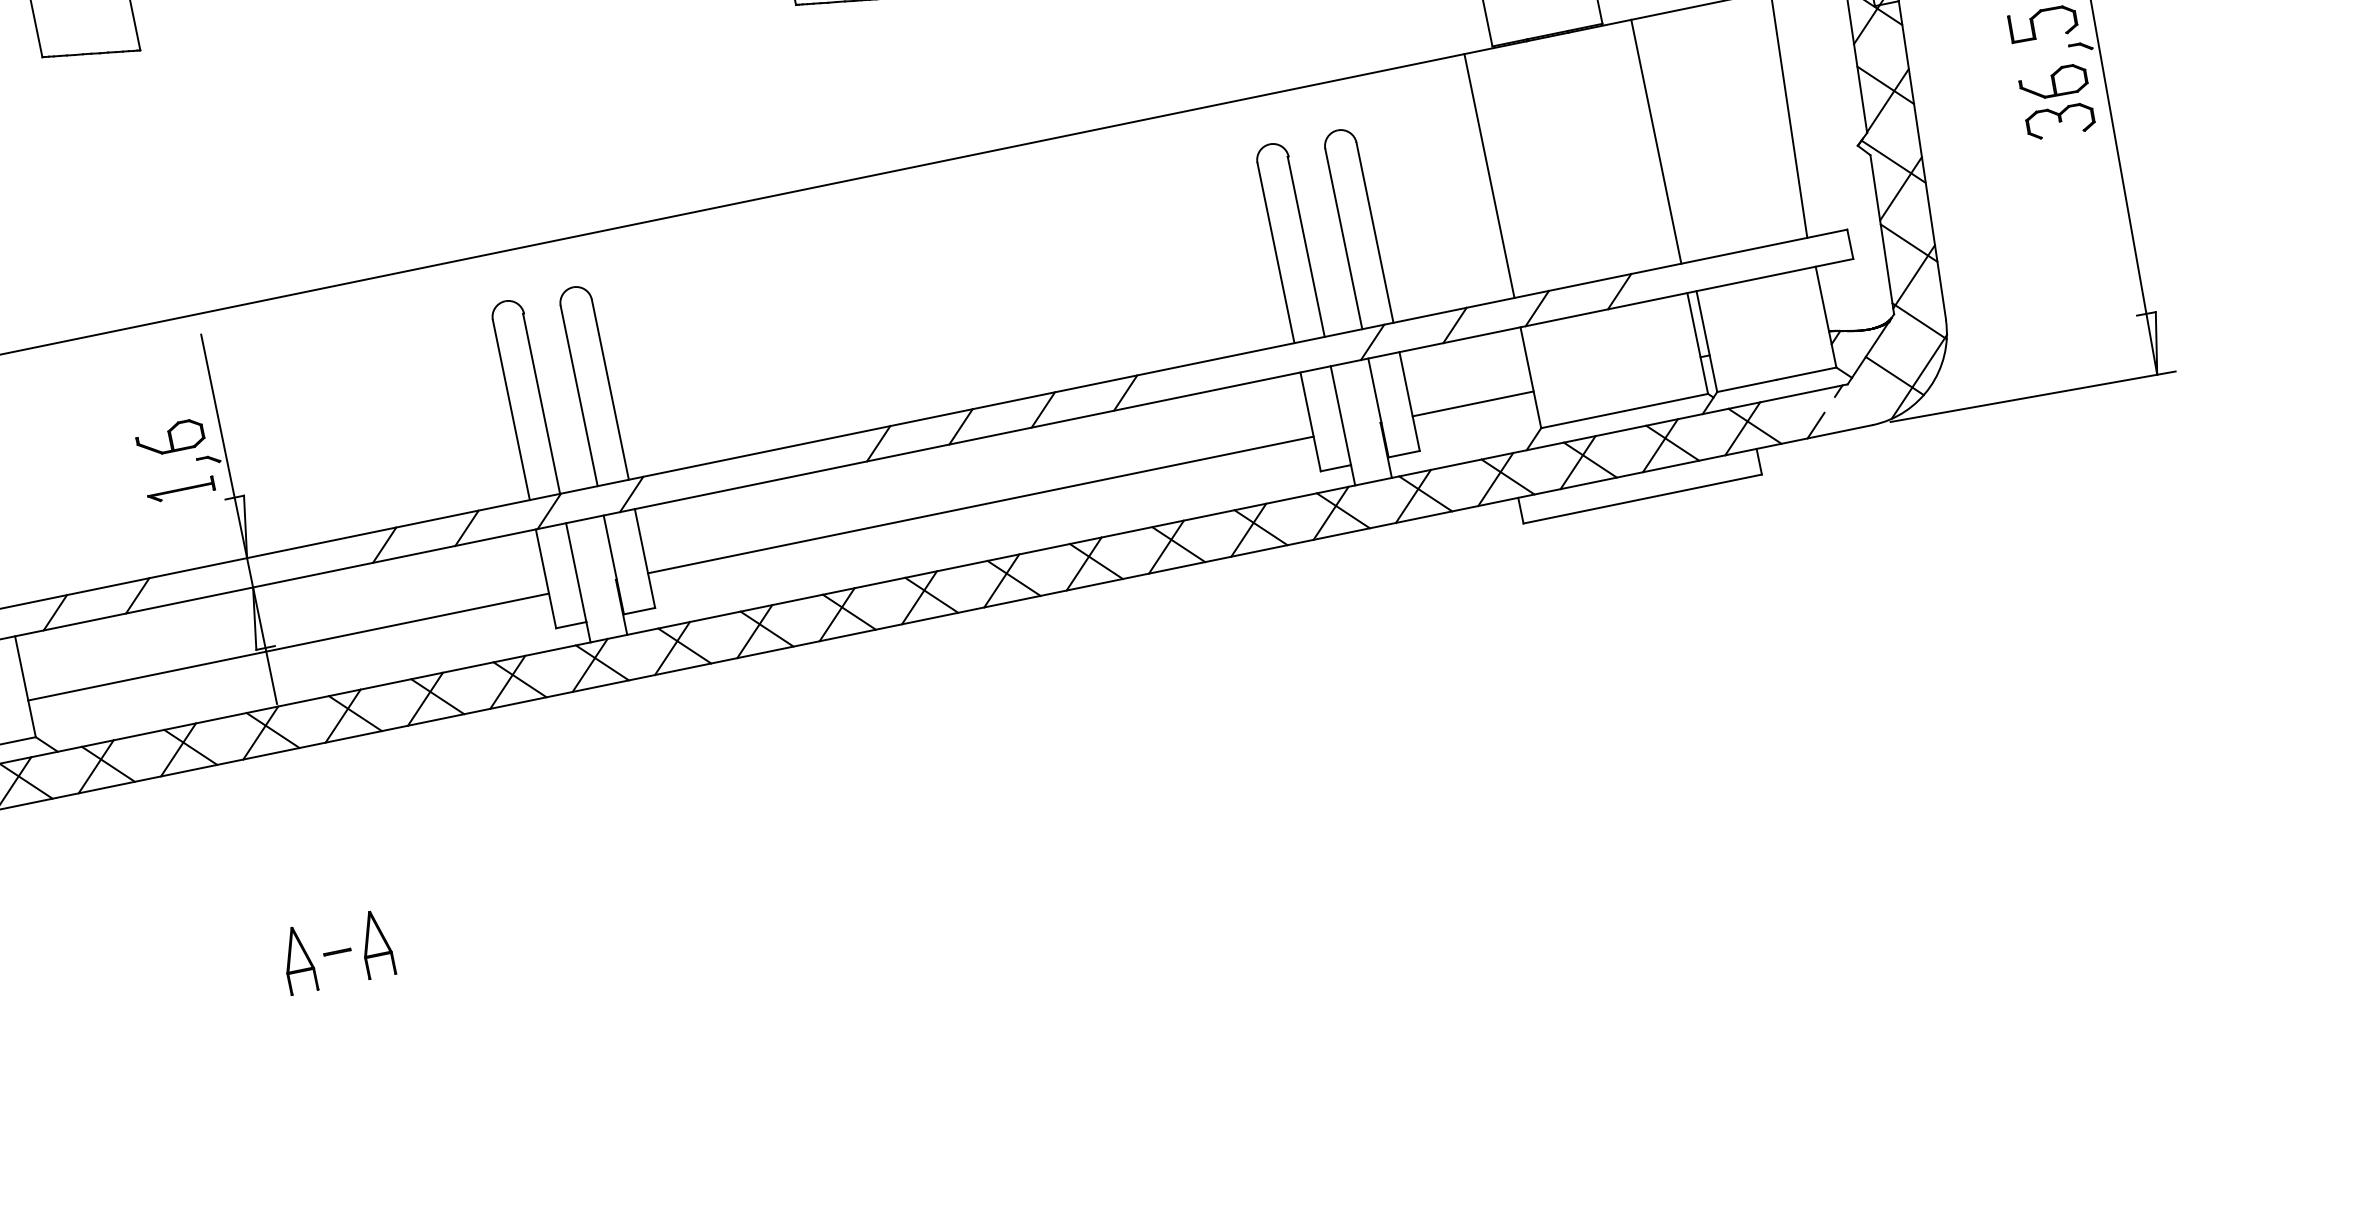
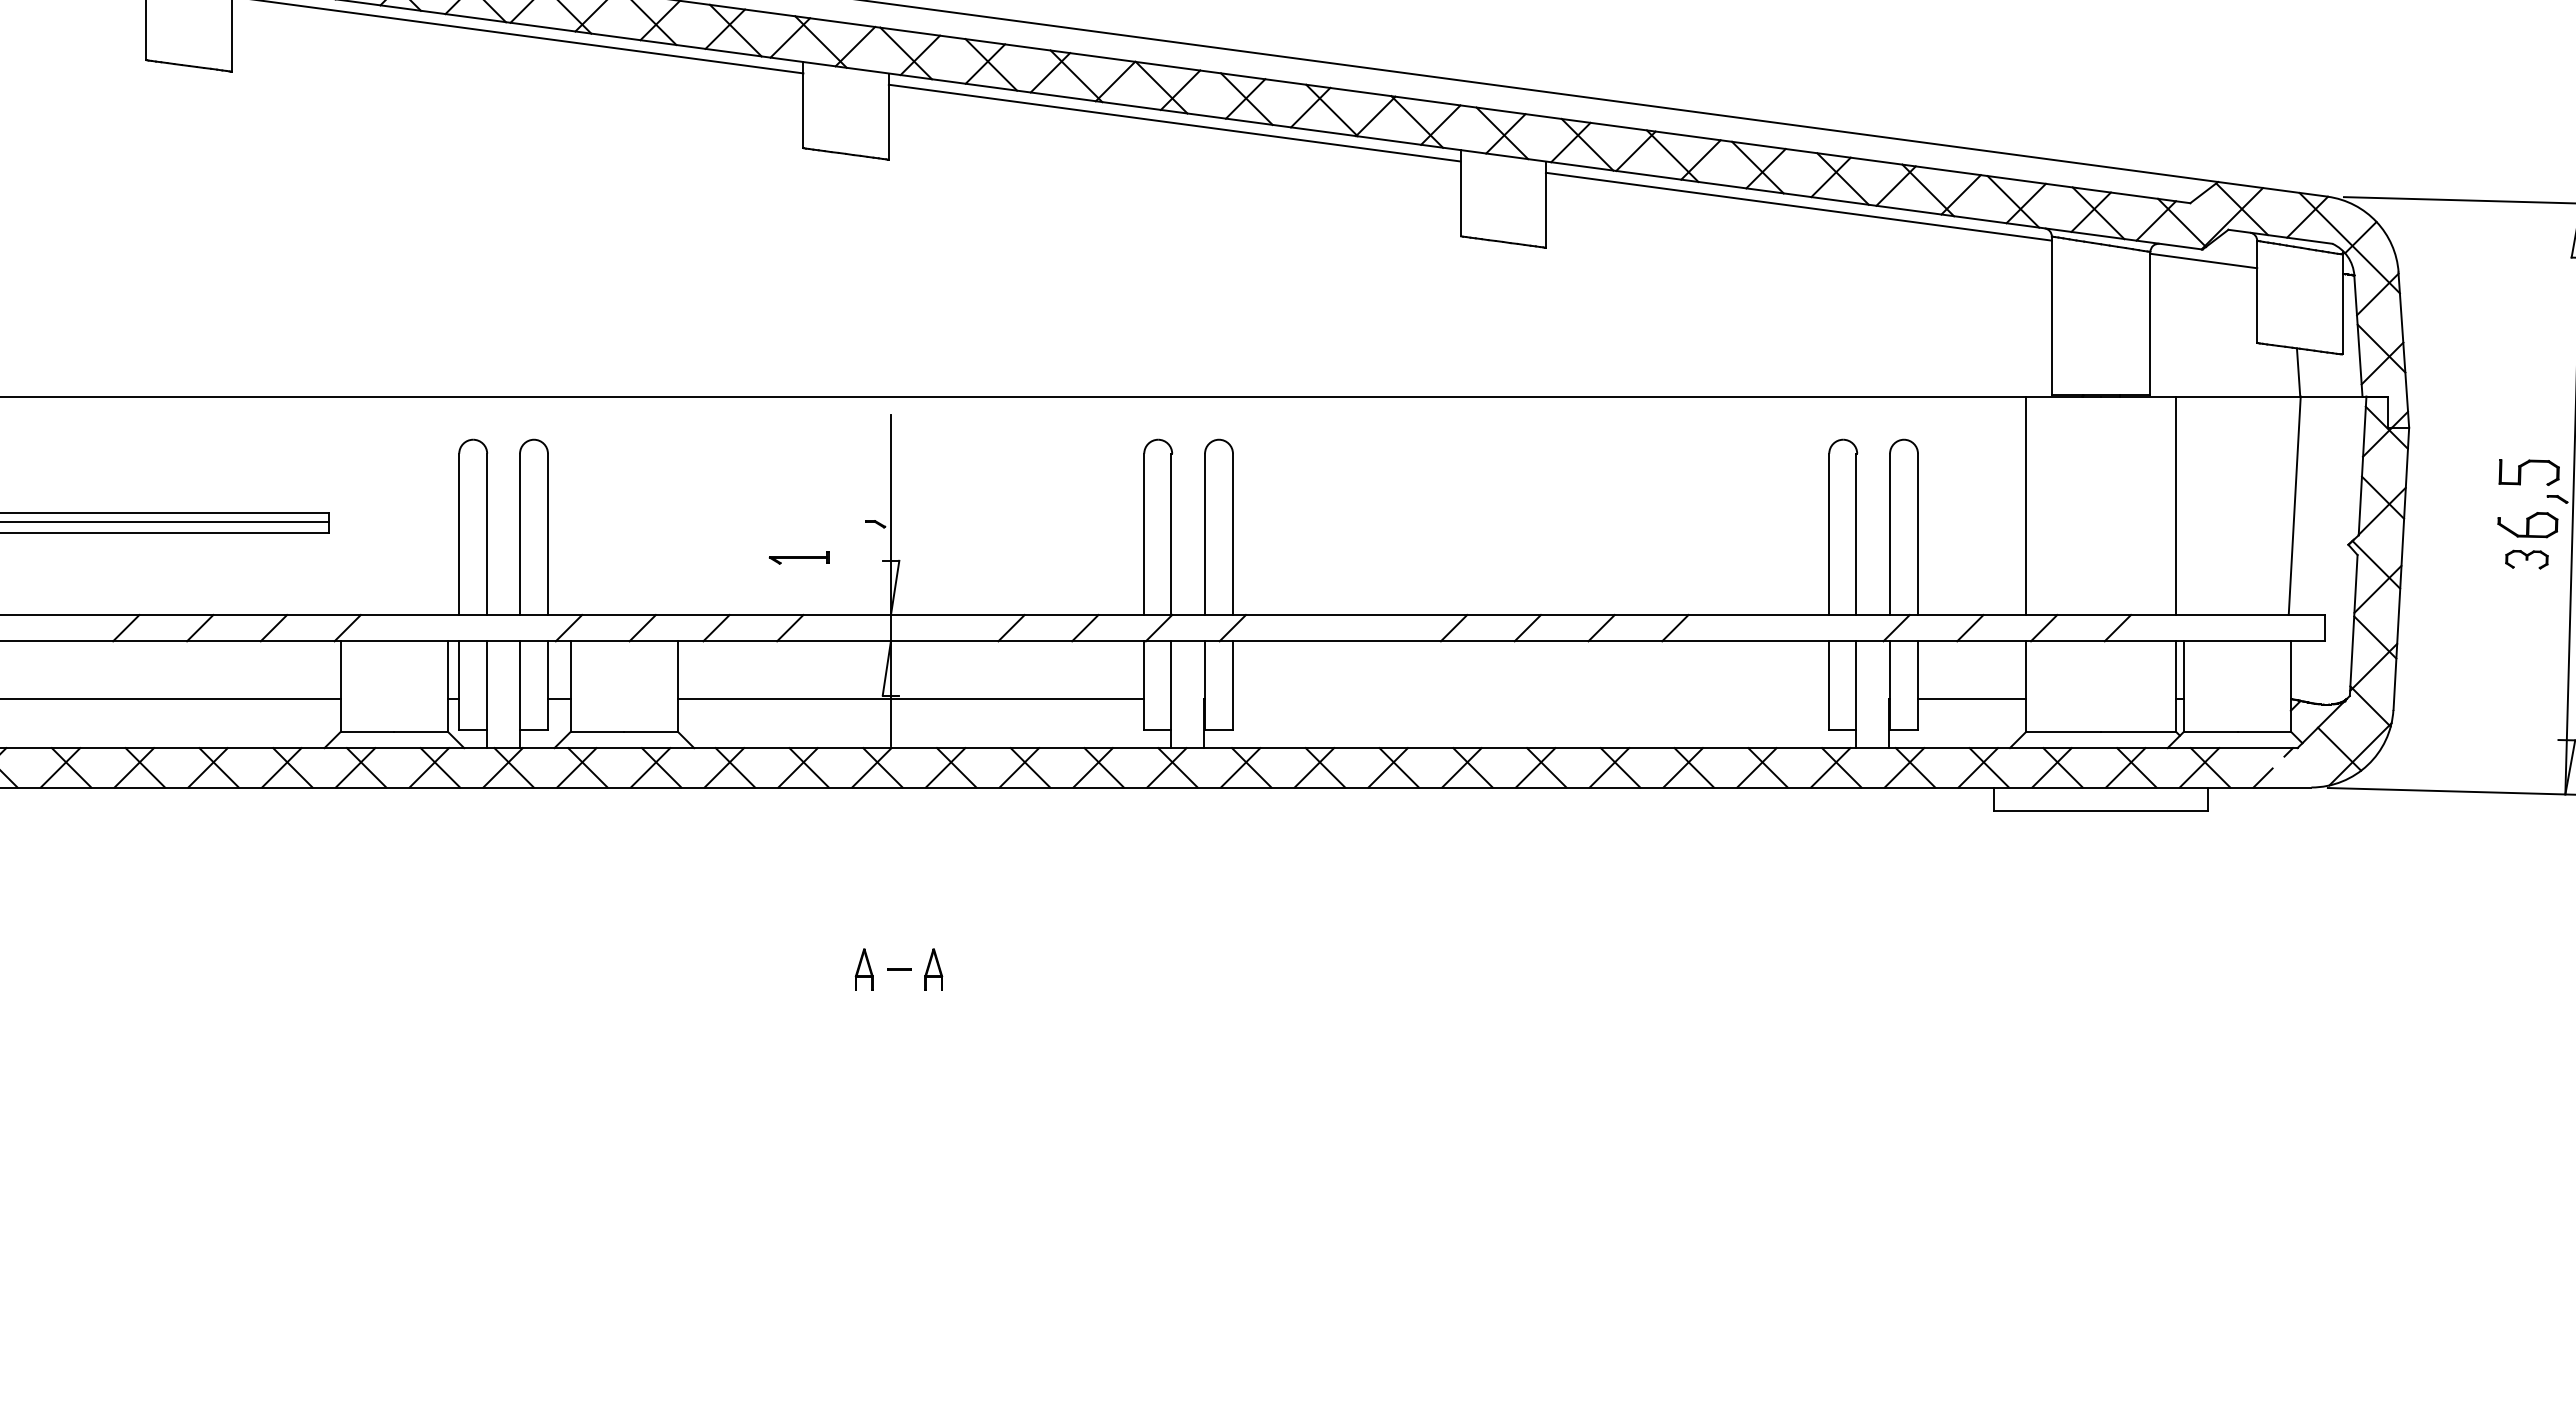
part: (2059, 121) -> (2526, 559), size x0.7
part: (169, 438) -> (845, 498), removed
part: (180, 489) -> (798, 557), moved
line: (980, 504) -> (1530, 698), removed
part: (375, 944) -> (933, 969), size x0.7
part: (298, 959) -> (864, 969), size x0.7

